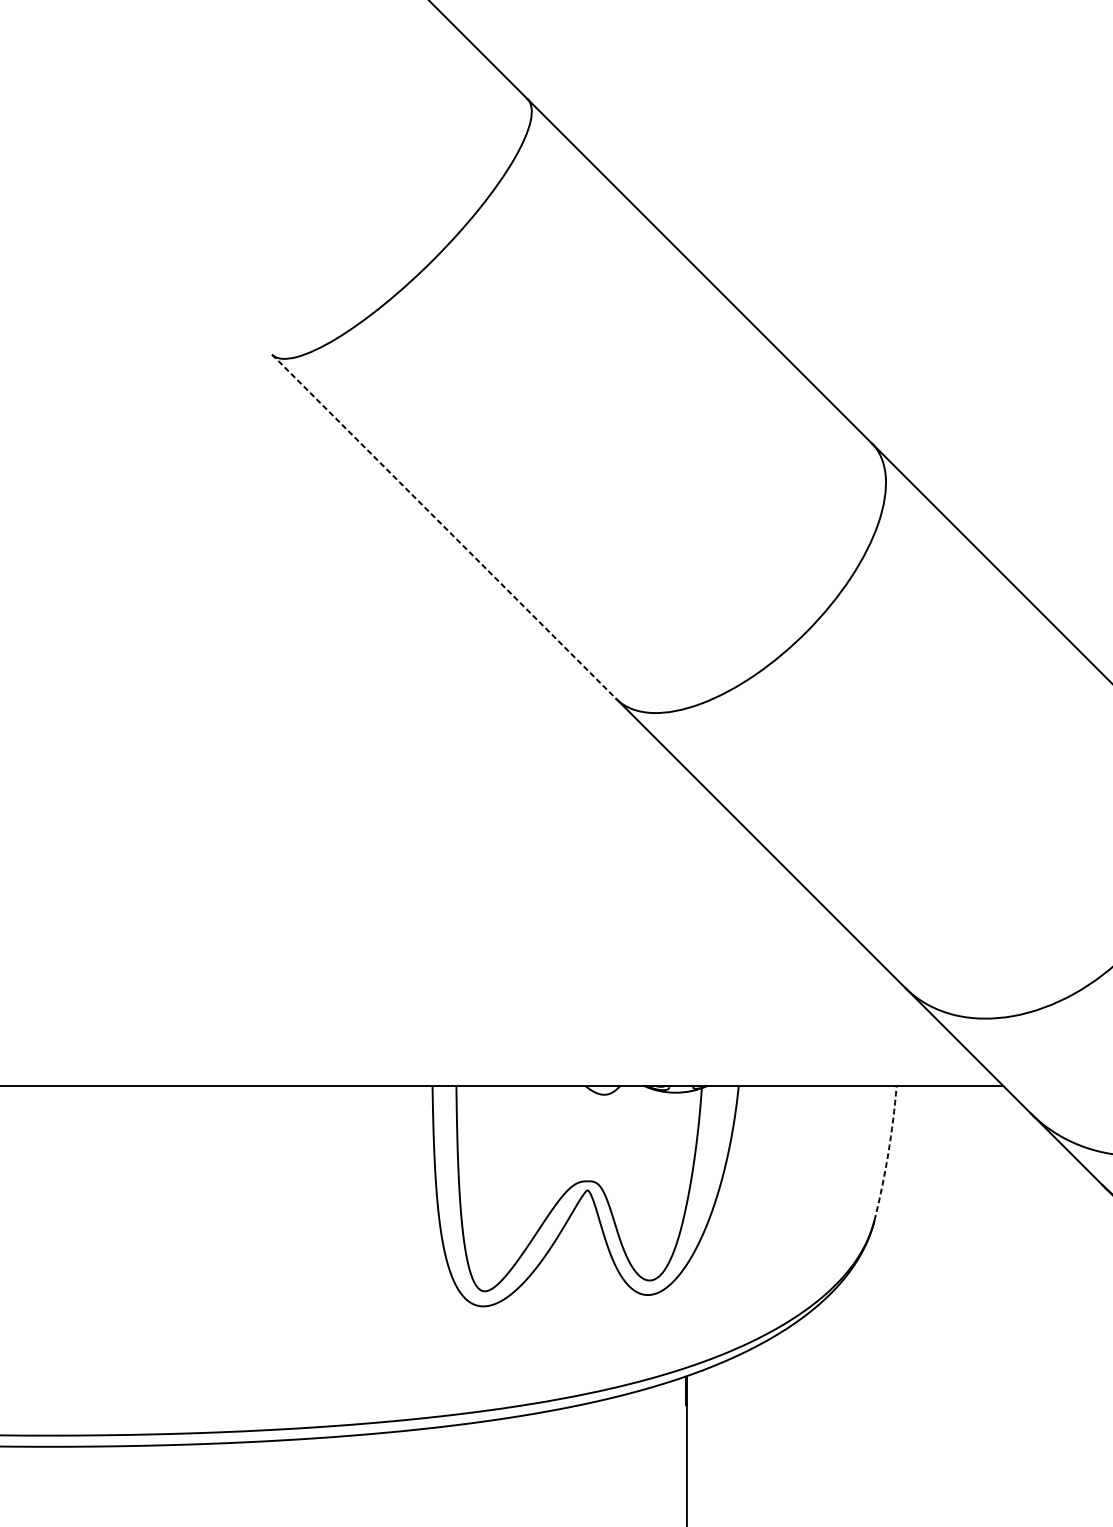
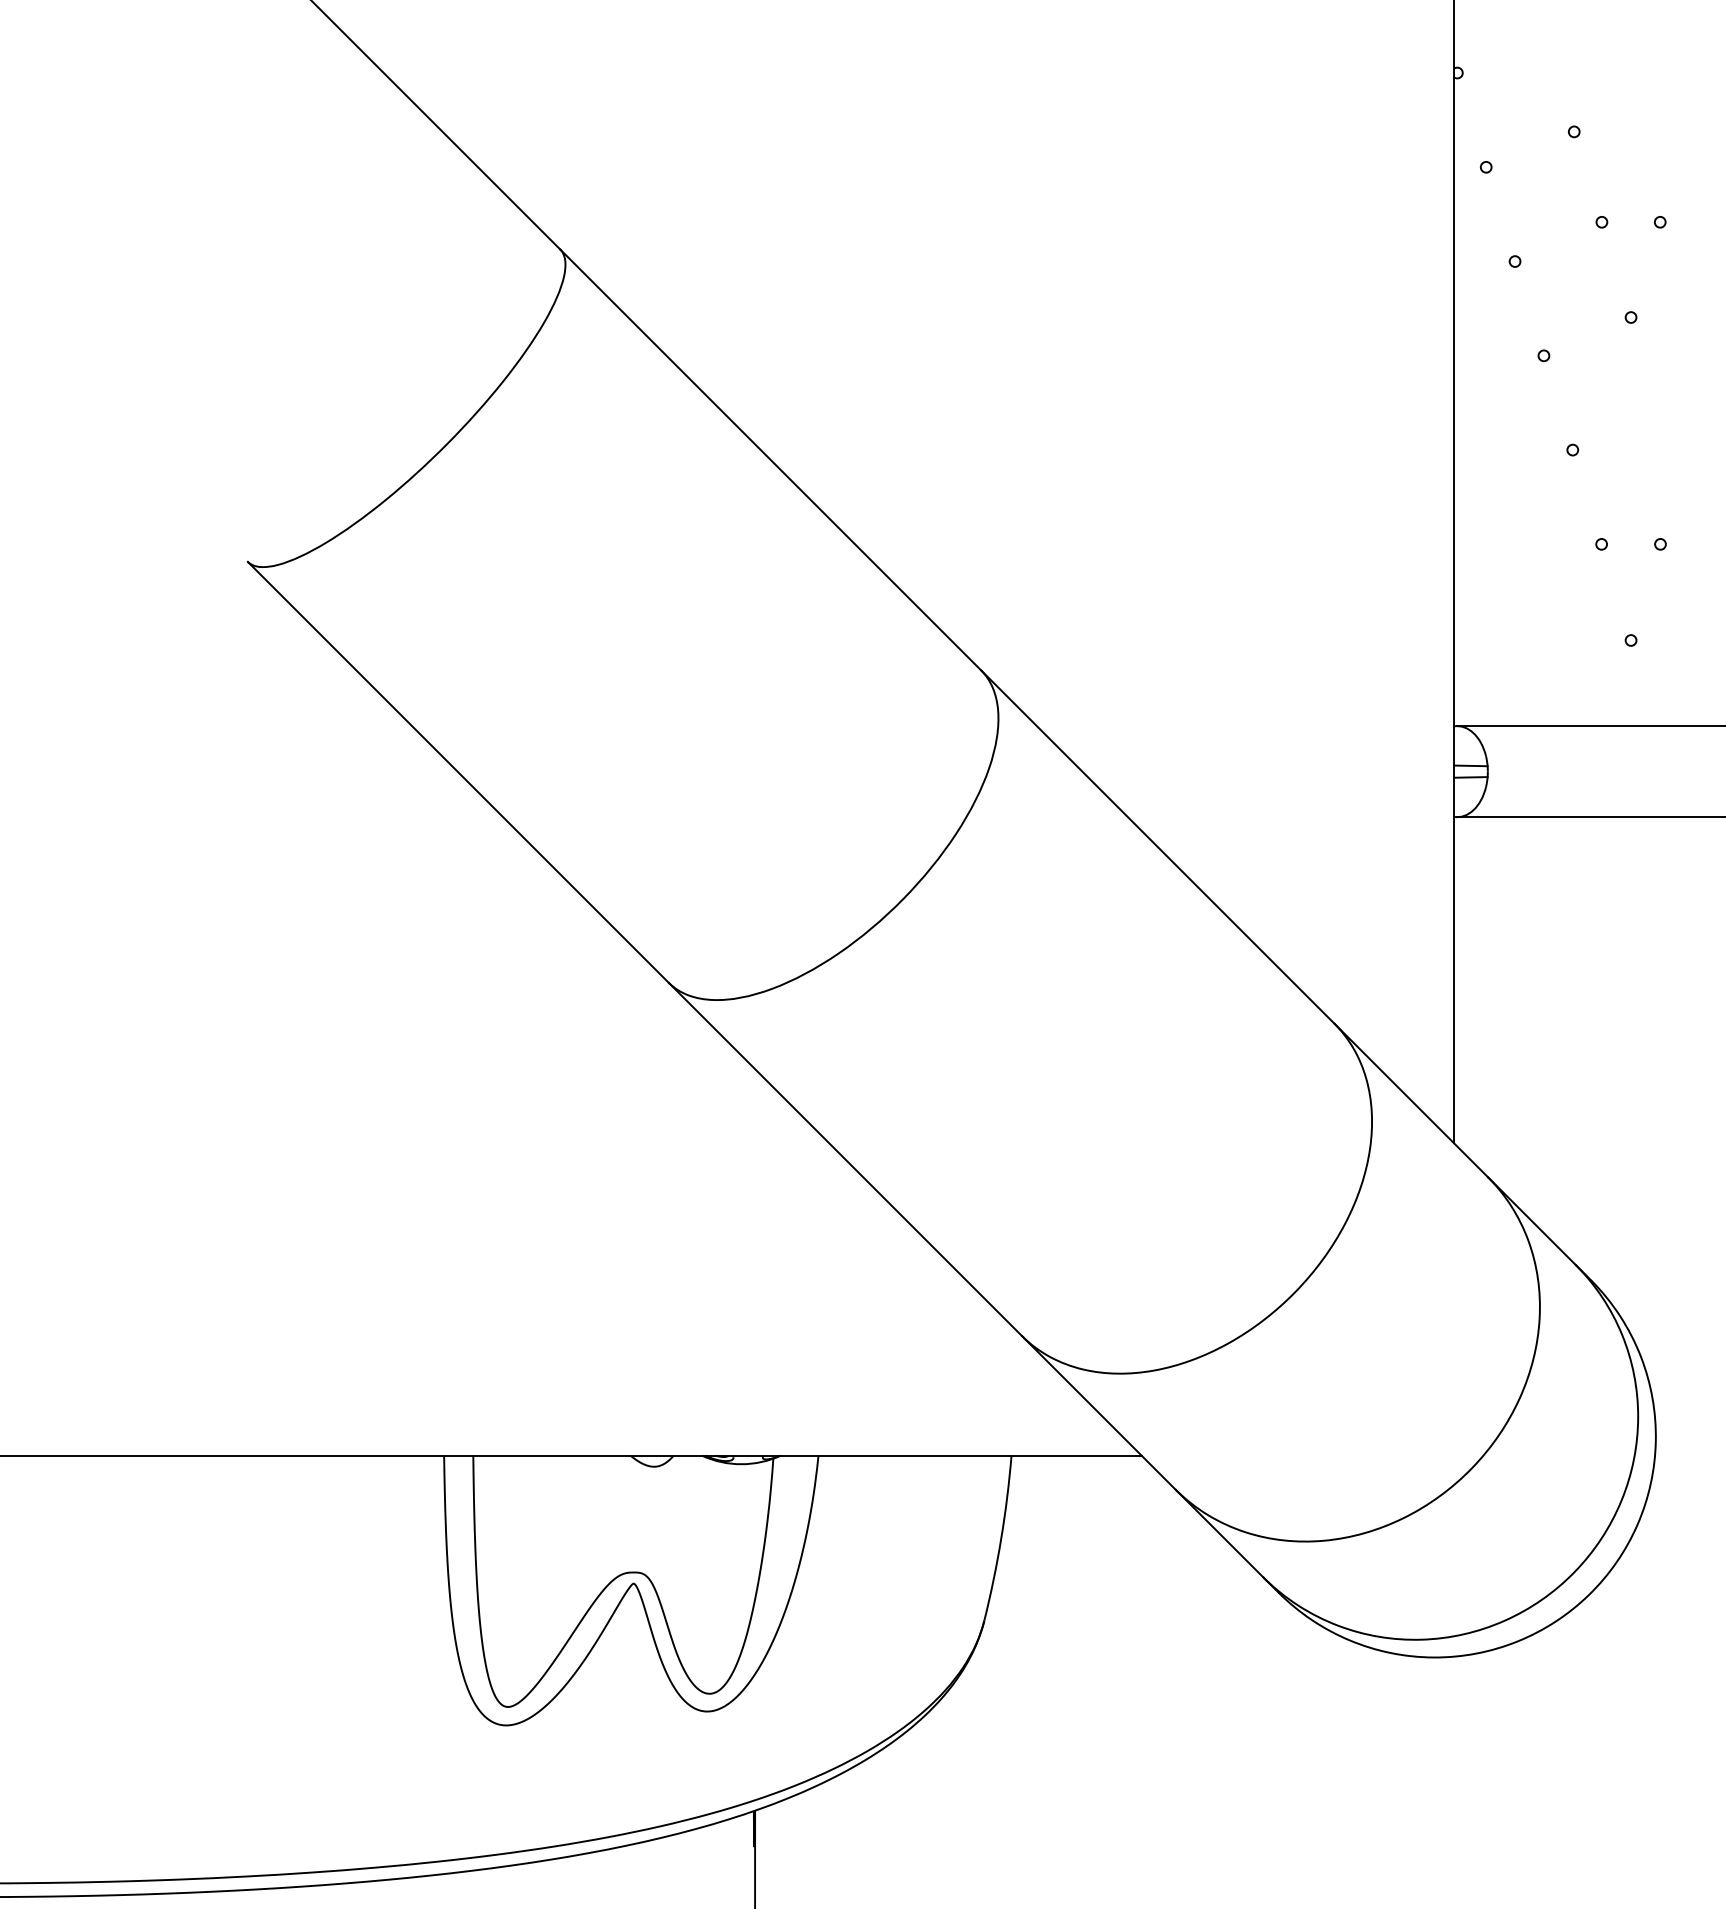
line: (444, 526) -> (458, 772), dashed -> solid
arc: (888, 1153) -> (1001, 1538), dashed -> solid

